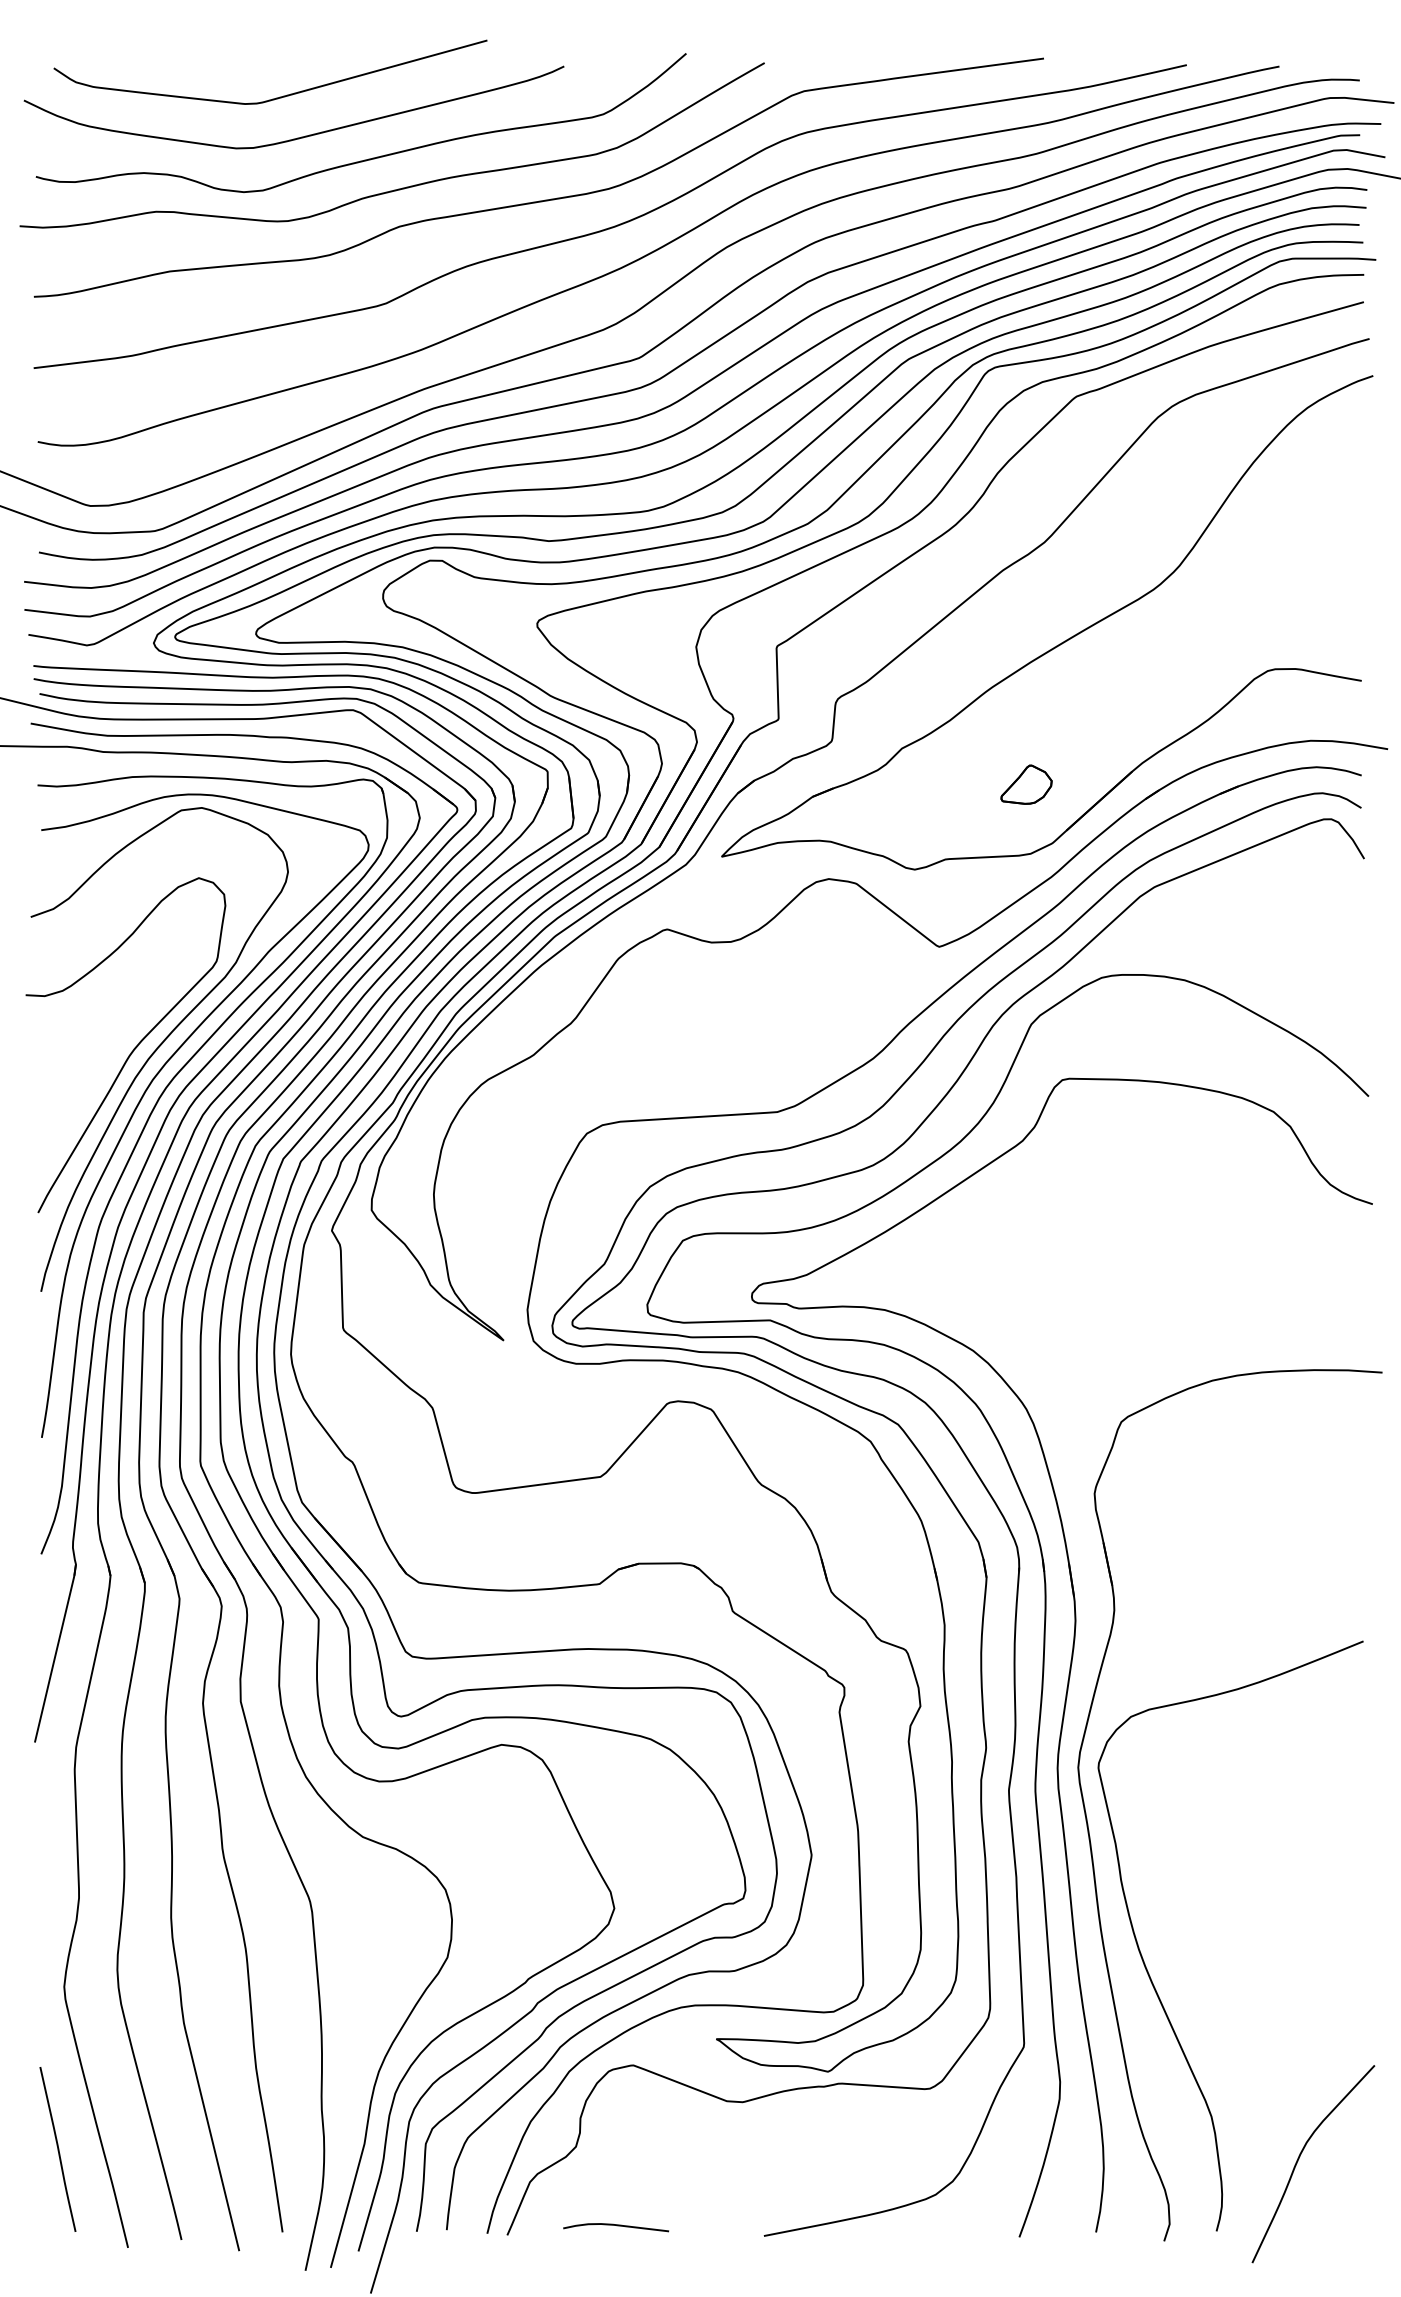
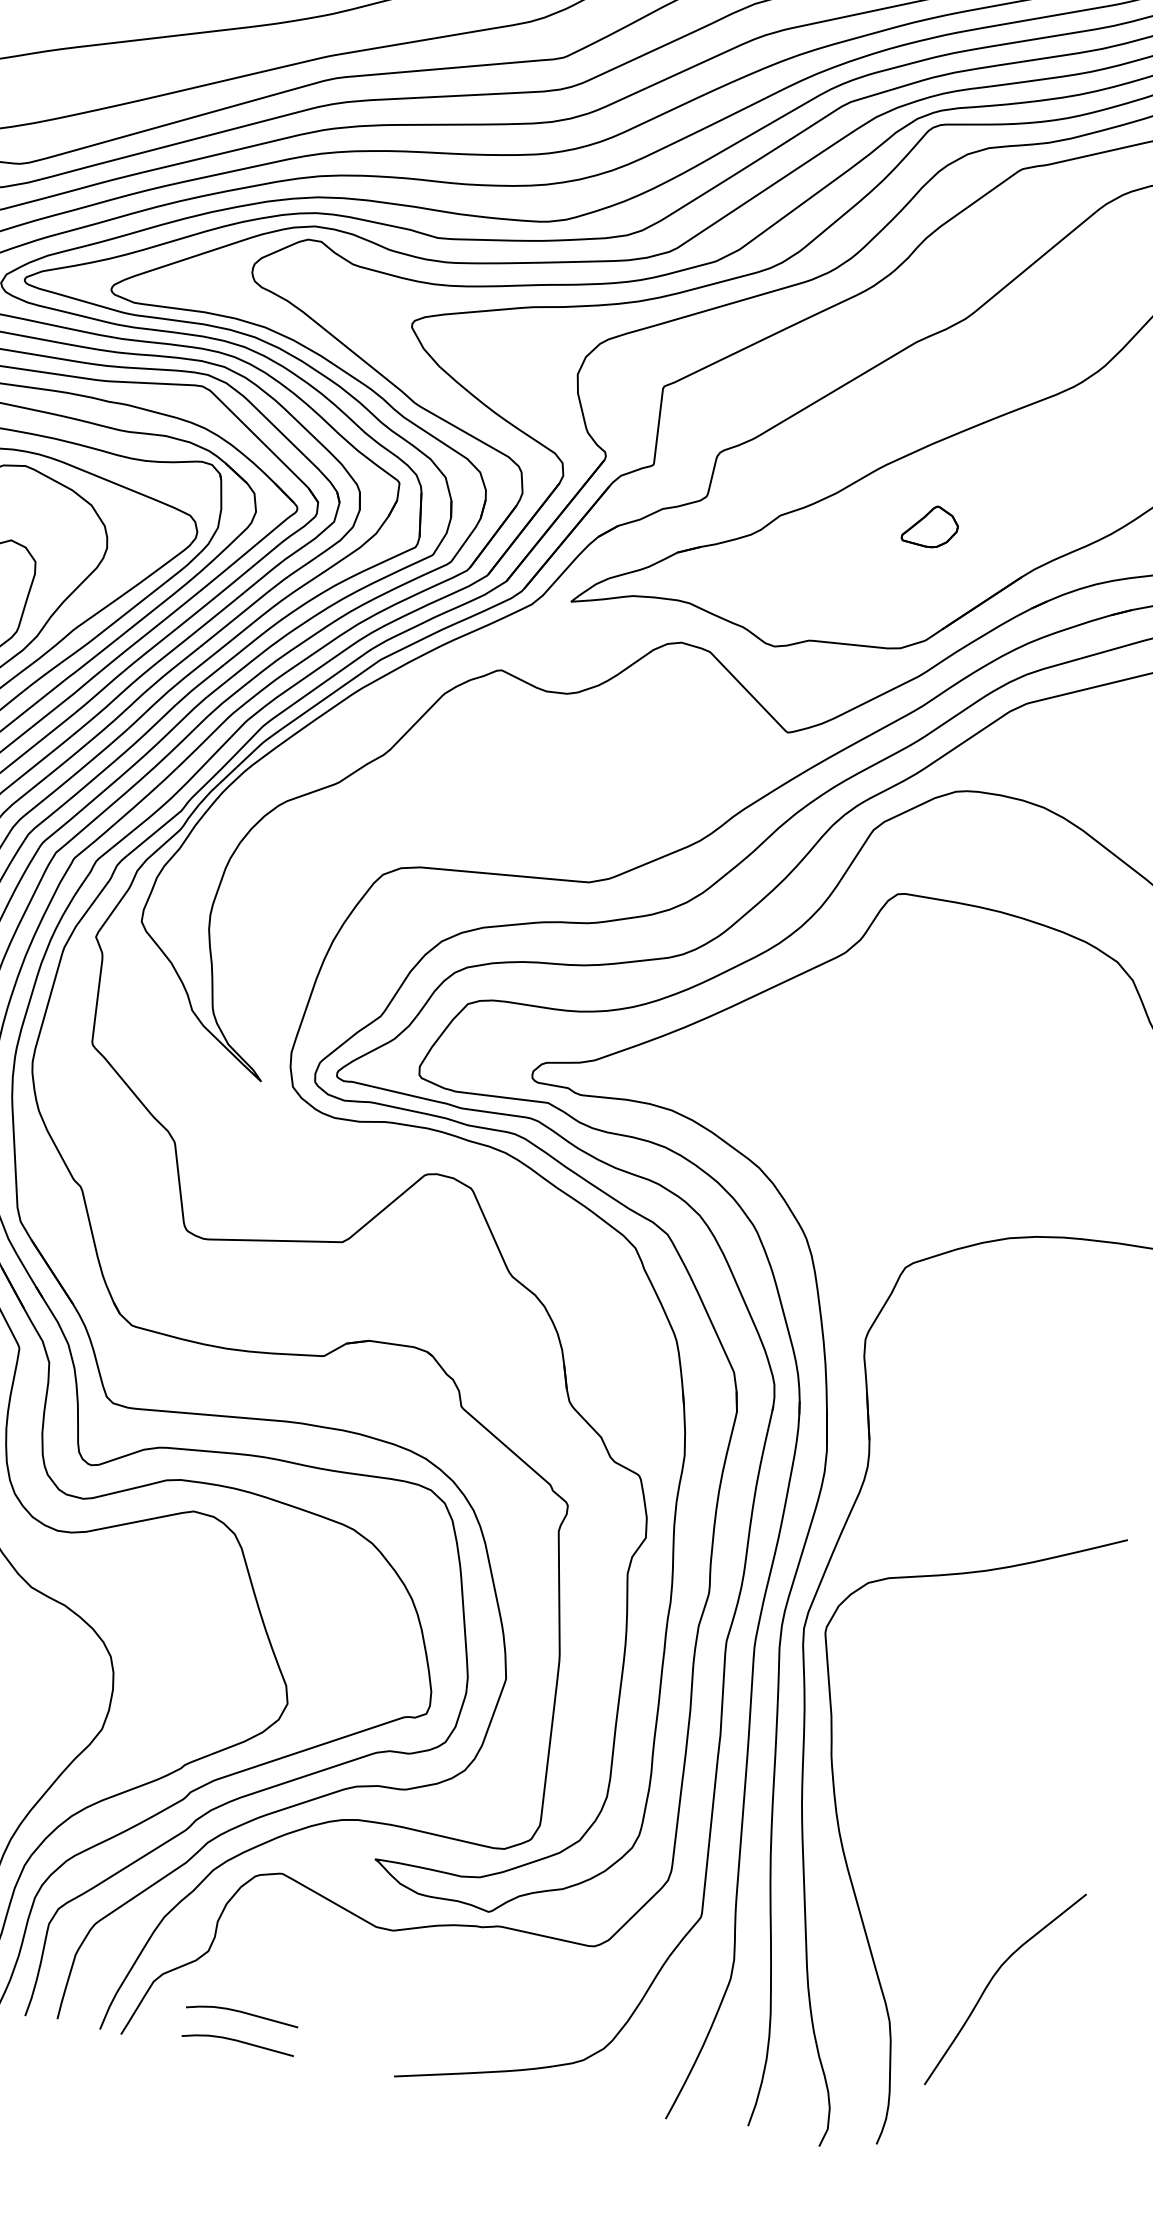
part: (1026, 784) -> (930, 526), moved
curve: (1299, 2159) -> (991, 1982), moved
curve: (616, 2199) -> (243, 2013), added

